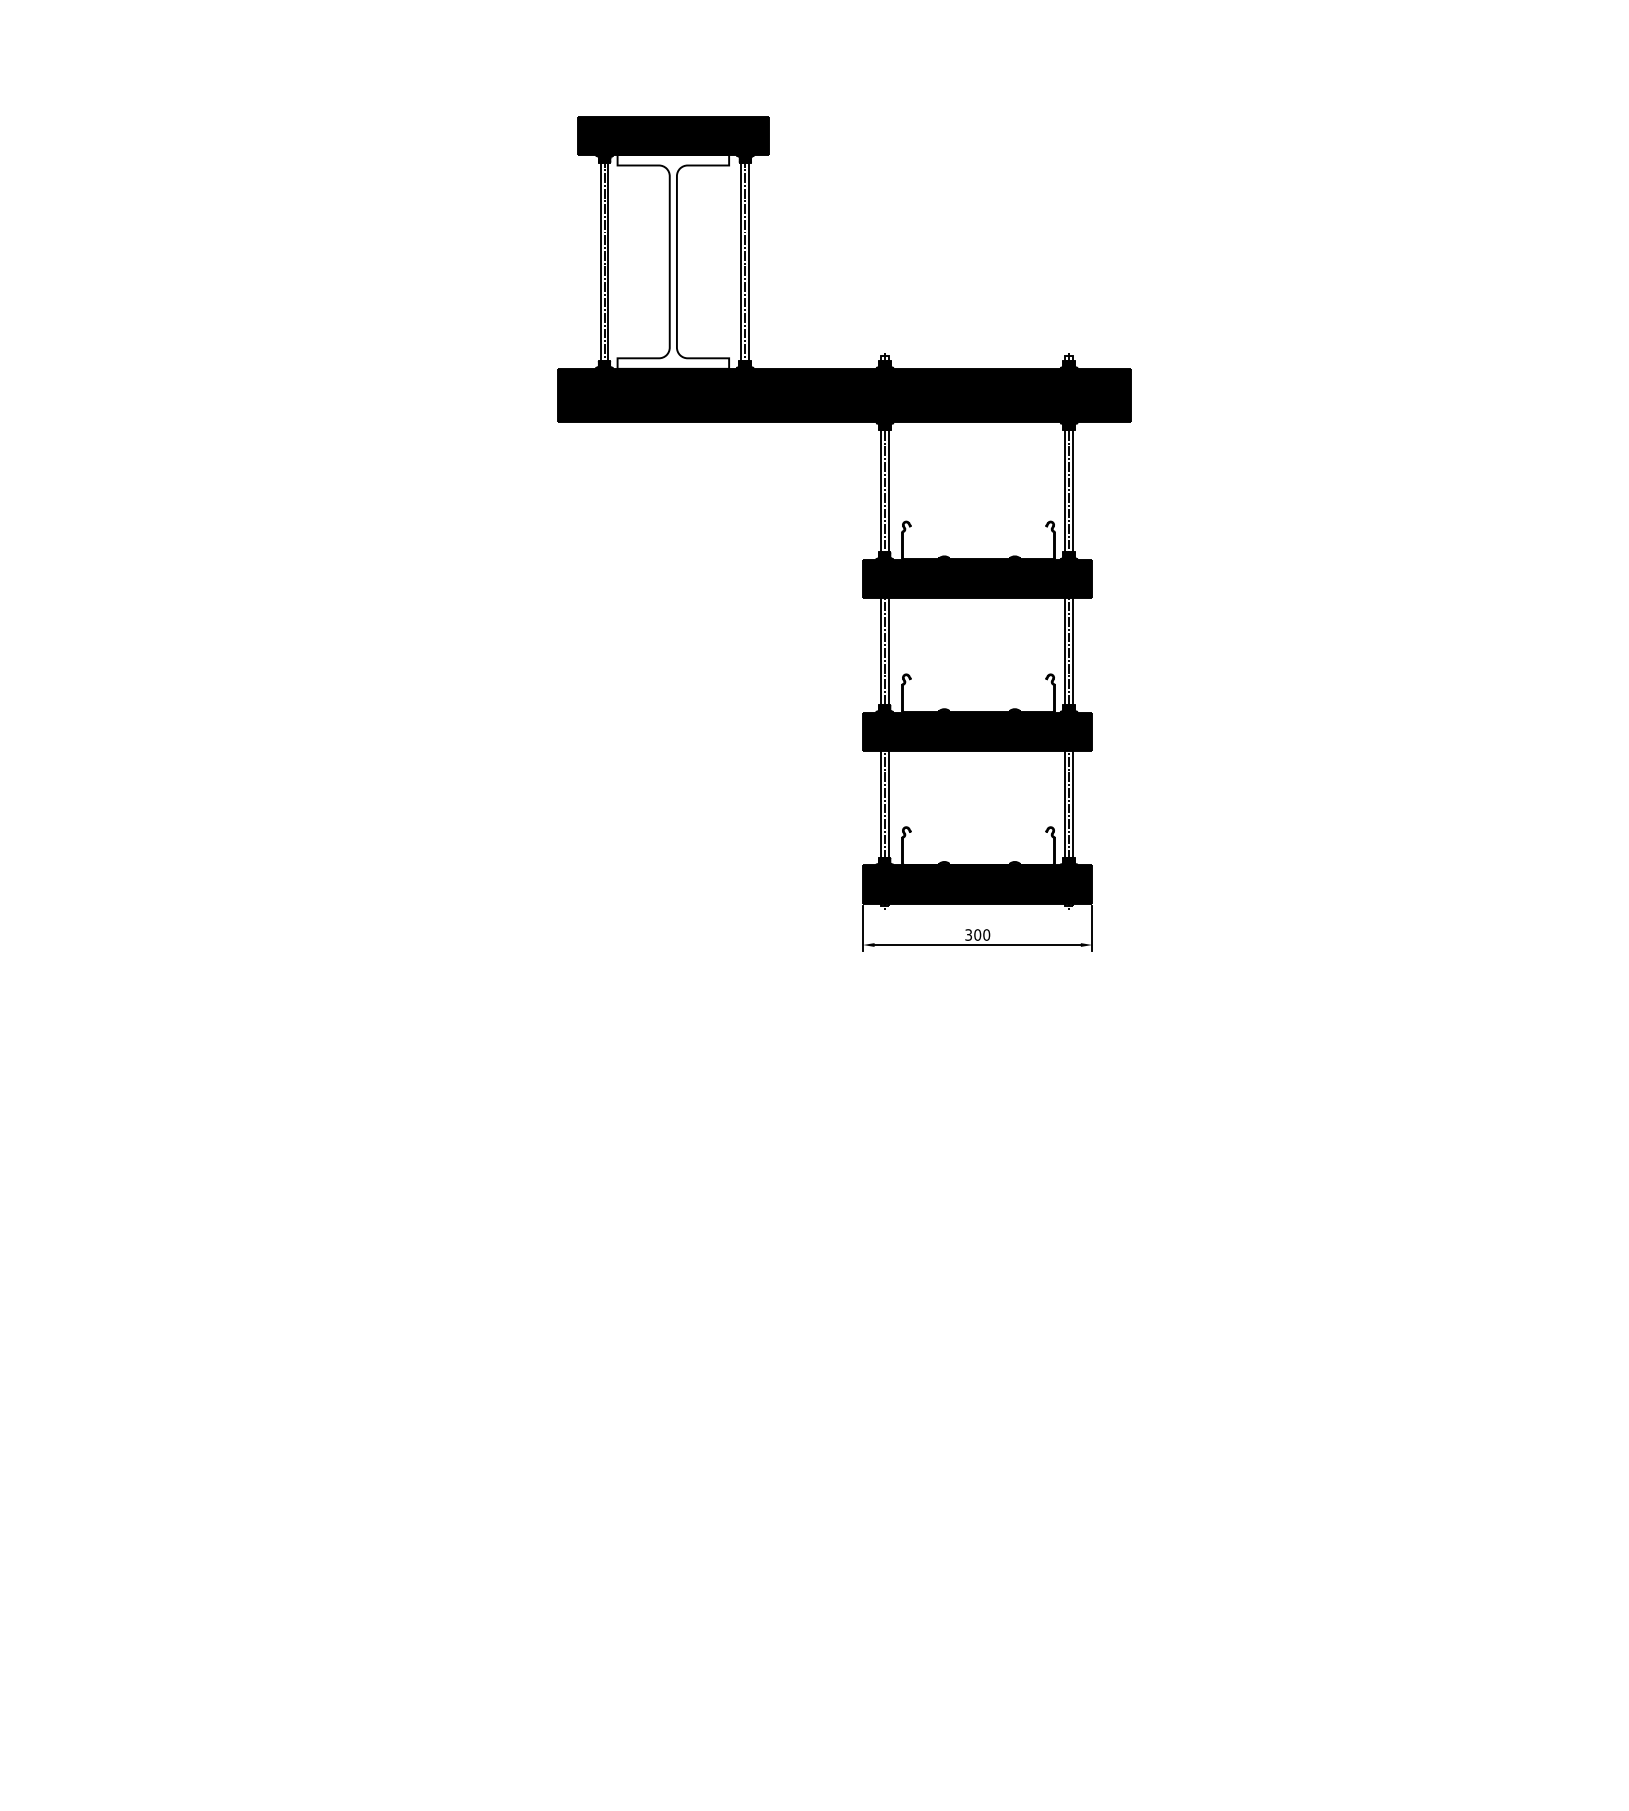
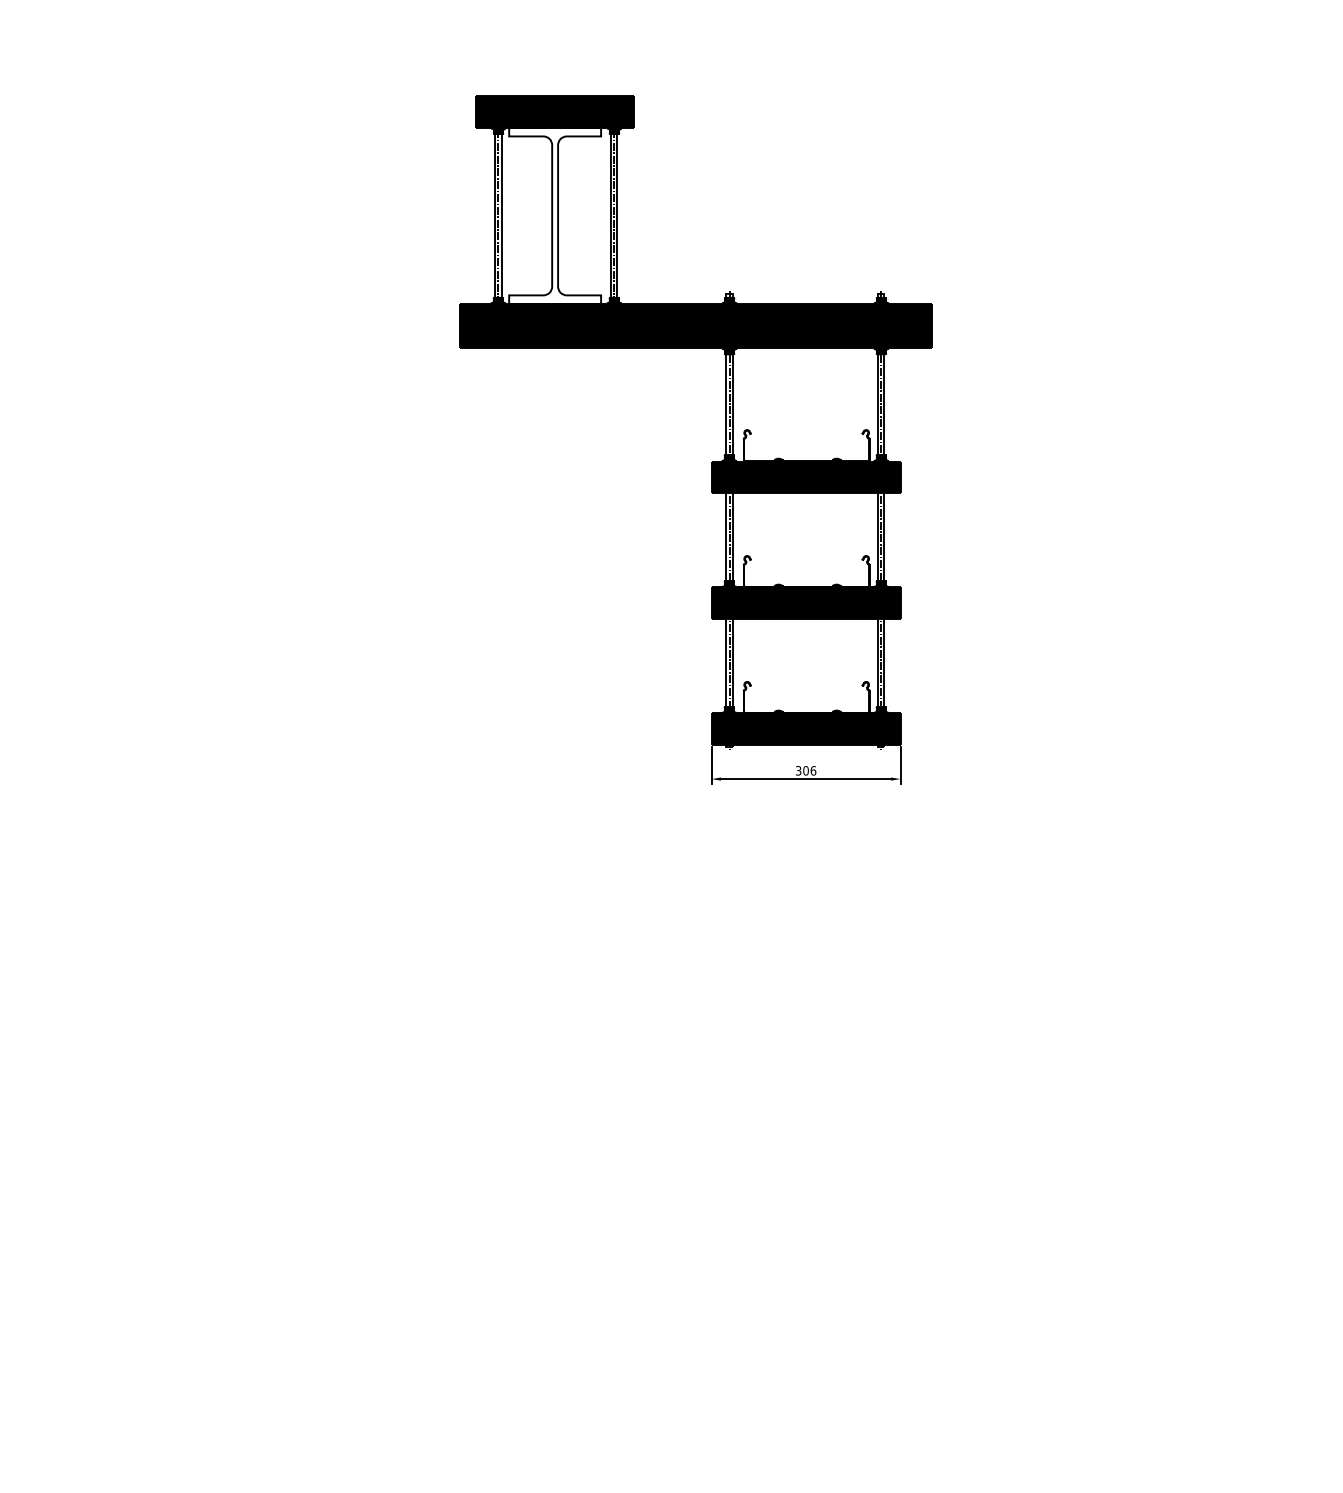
text: (986, 934) -> (813, 770), 300 -> 306

